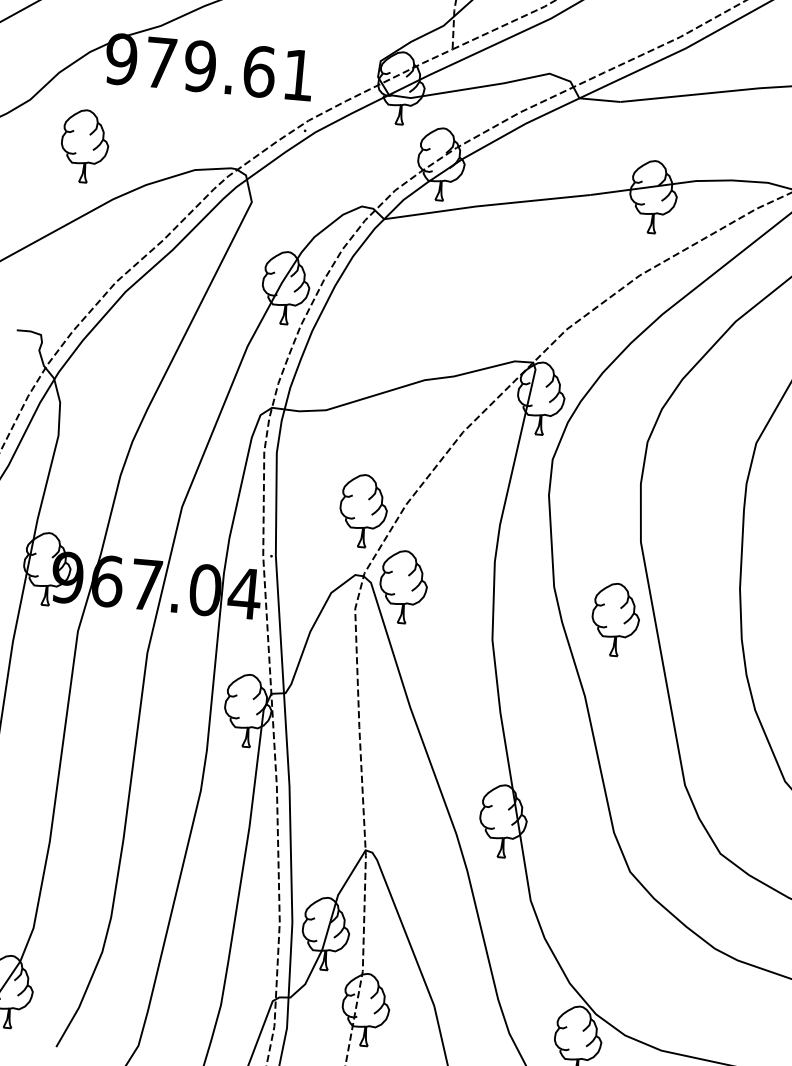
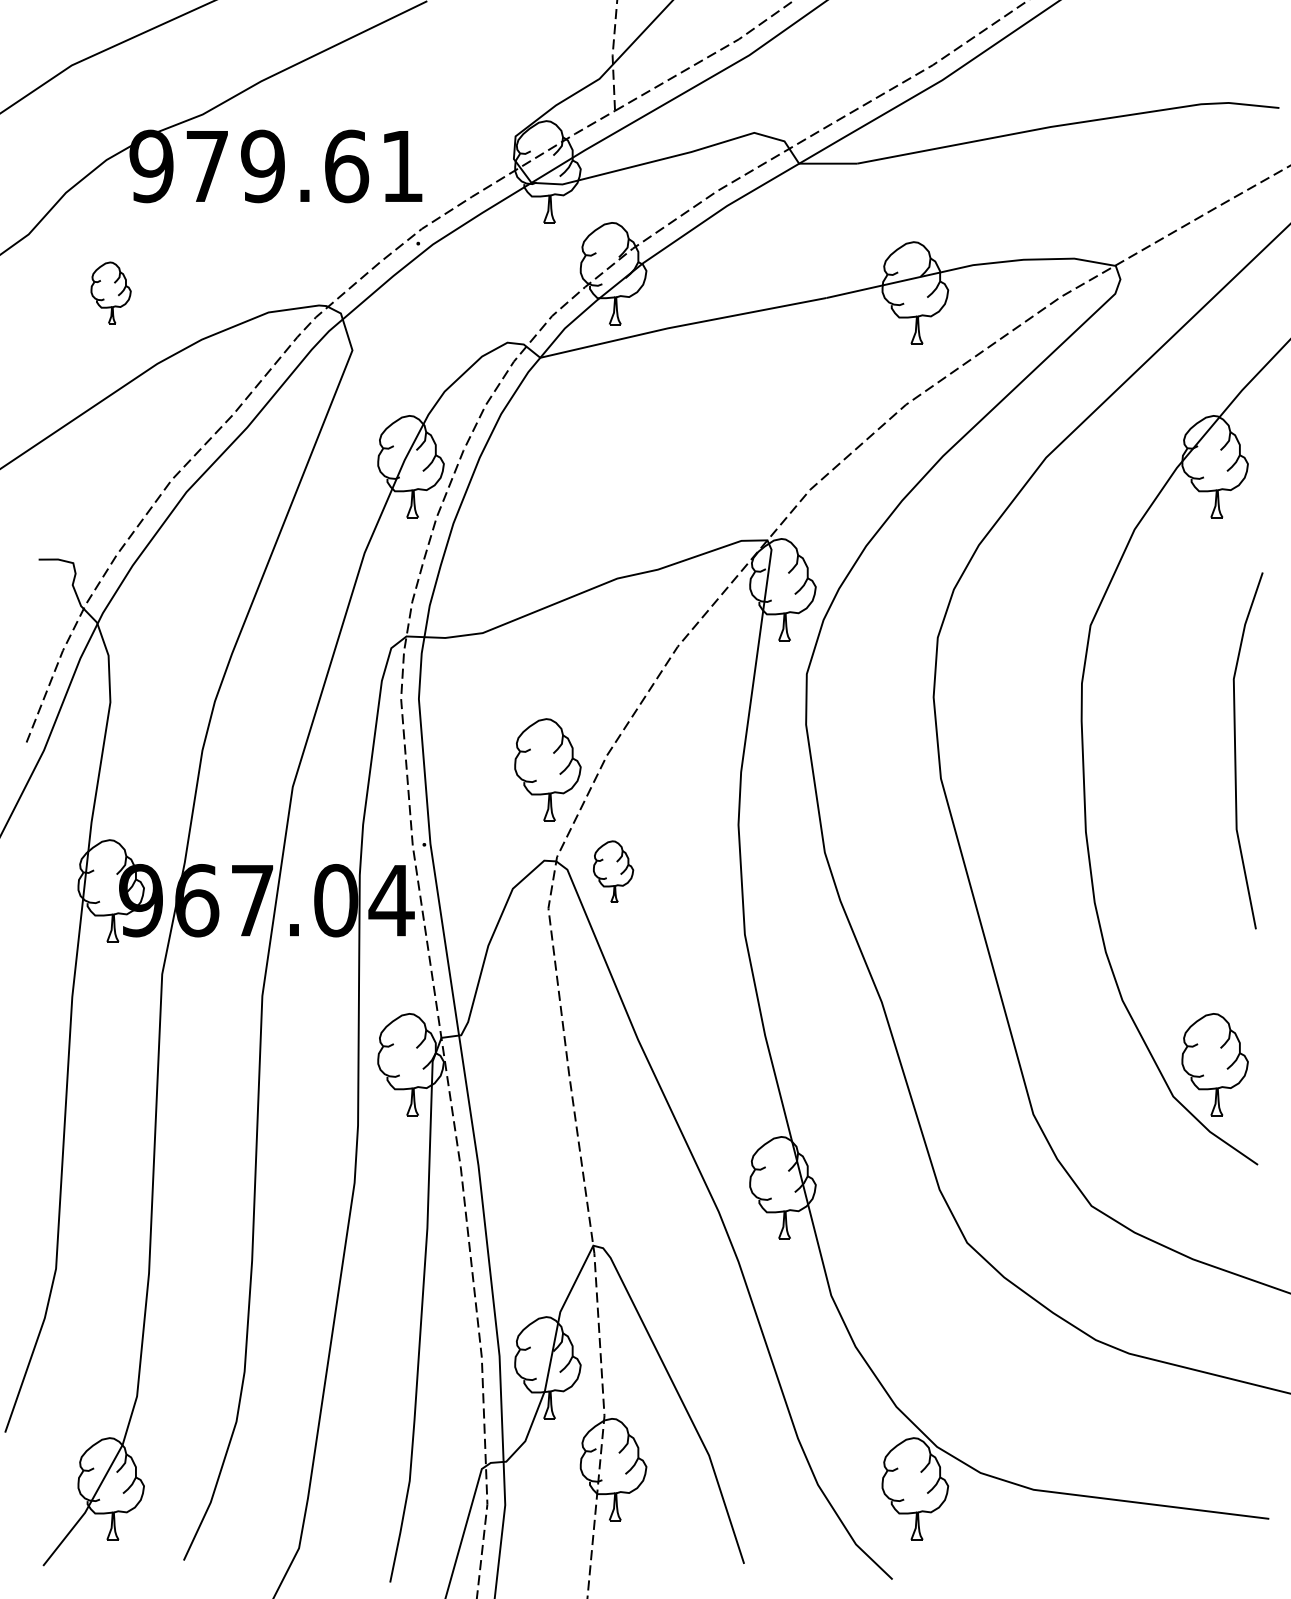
part: (84, 145) -> (110, 292), size x0.6
part: (403, 587) -> (613, 871), size x0.6
part: (615, 619) -> (915, 890), removed

